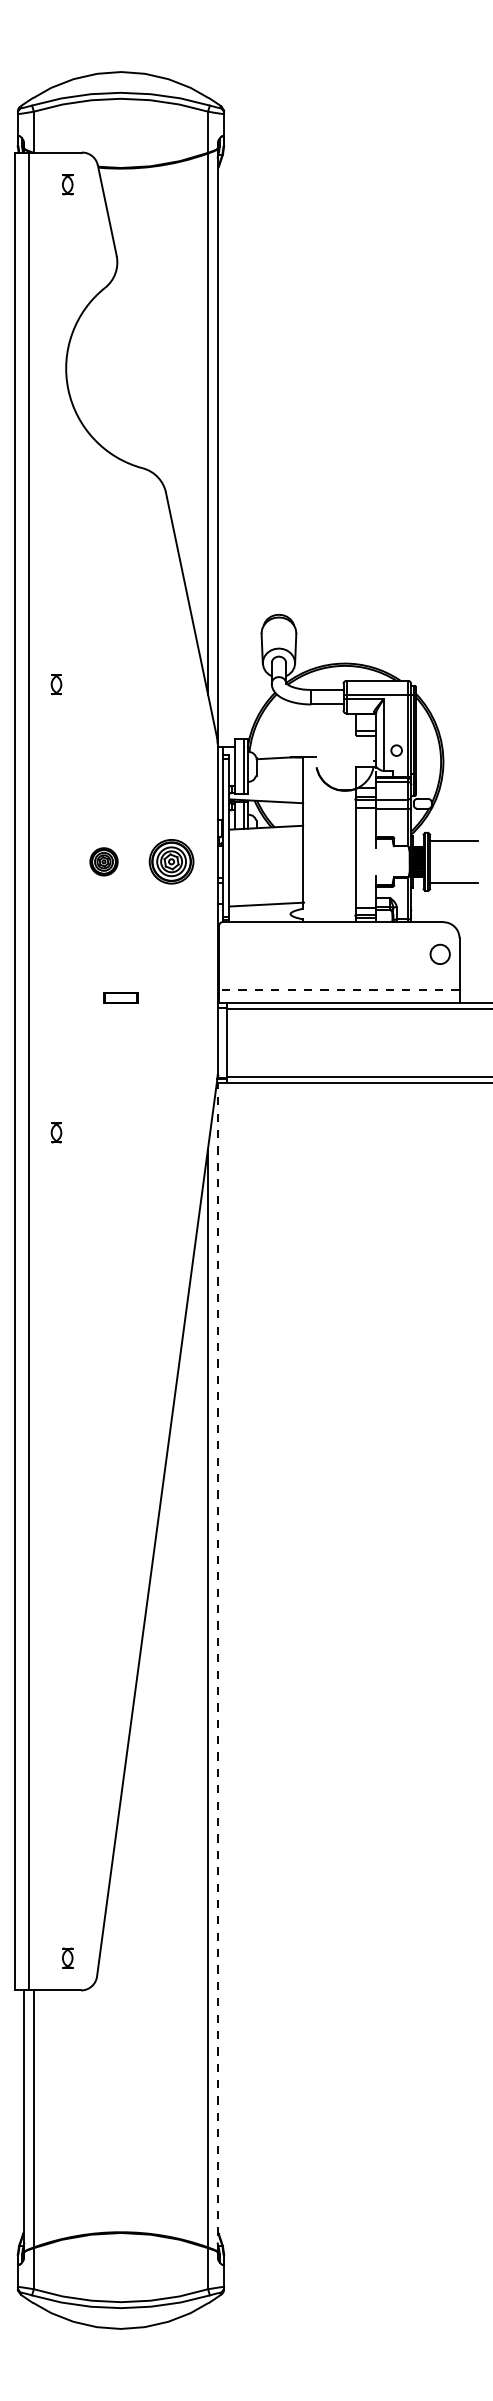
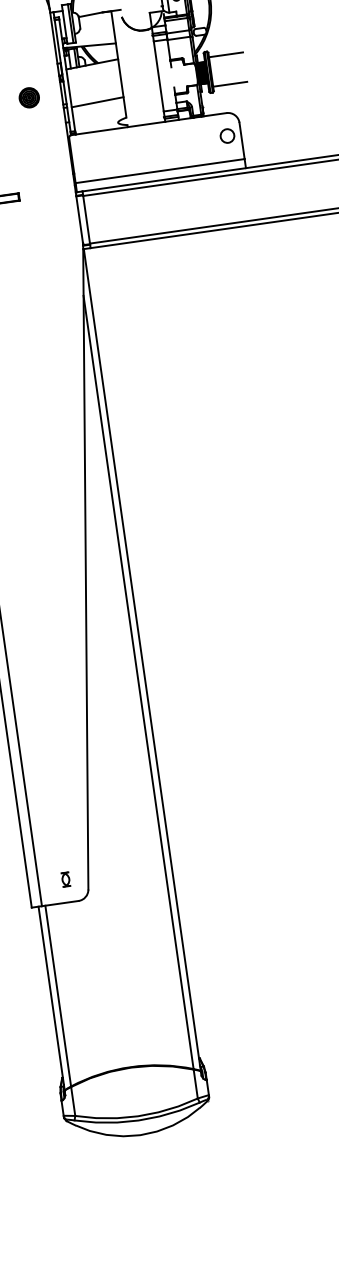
part: (171, 861) -> (29, 97), size x0.62
line: (267, 904) -> (97, 102), moved
line: (338, 989) -> (159, 170), dashed -> solid
line: (217, 1667) -> (142, 660), dashed -> solid

